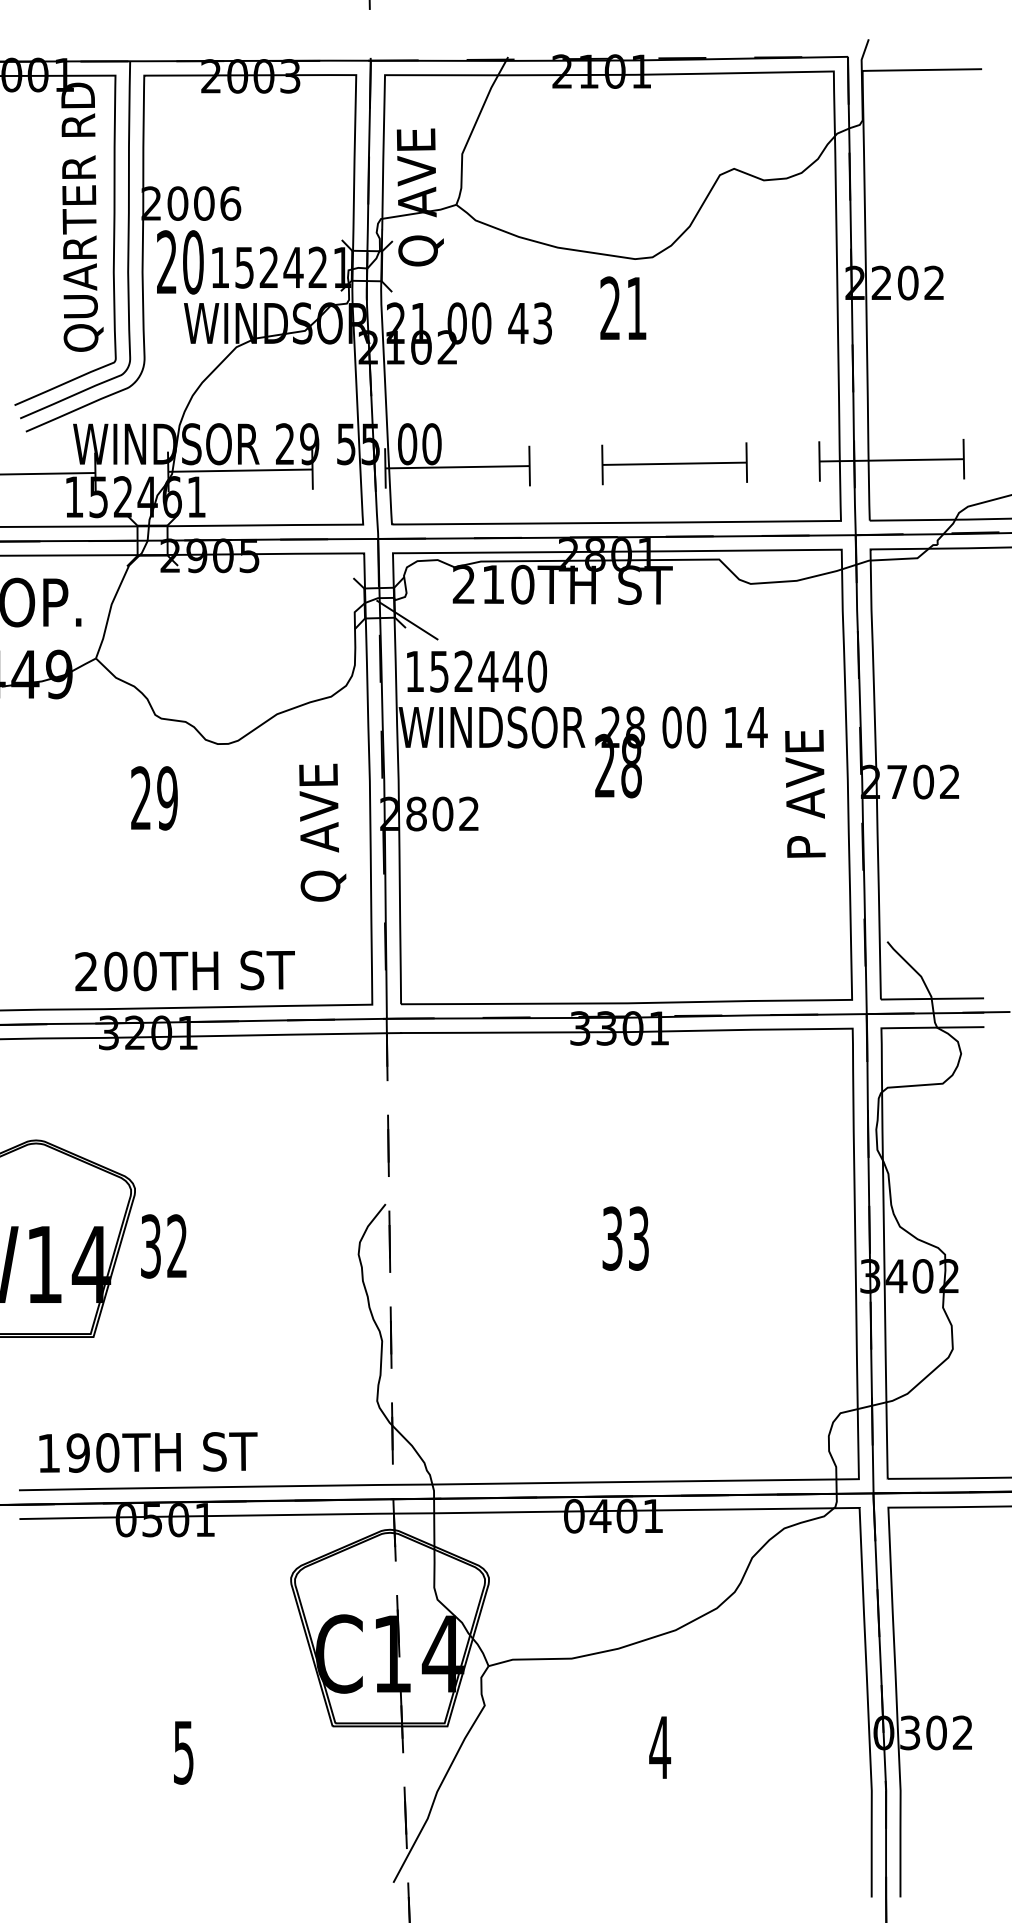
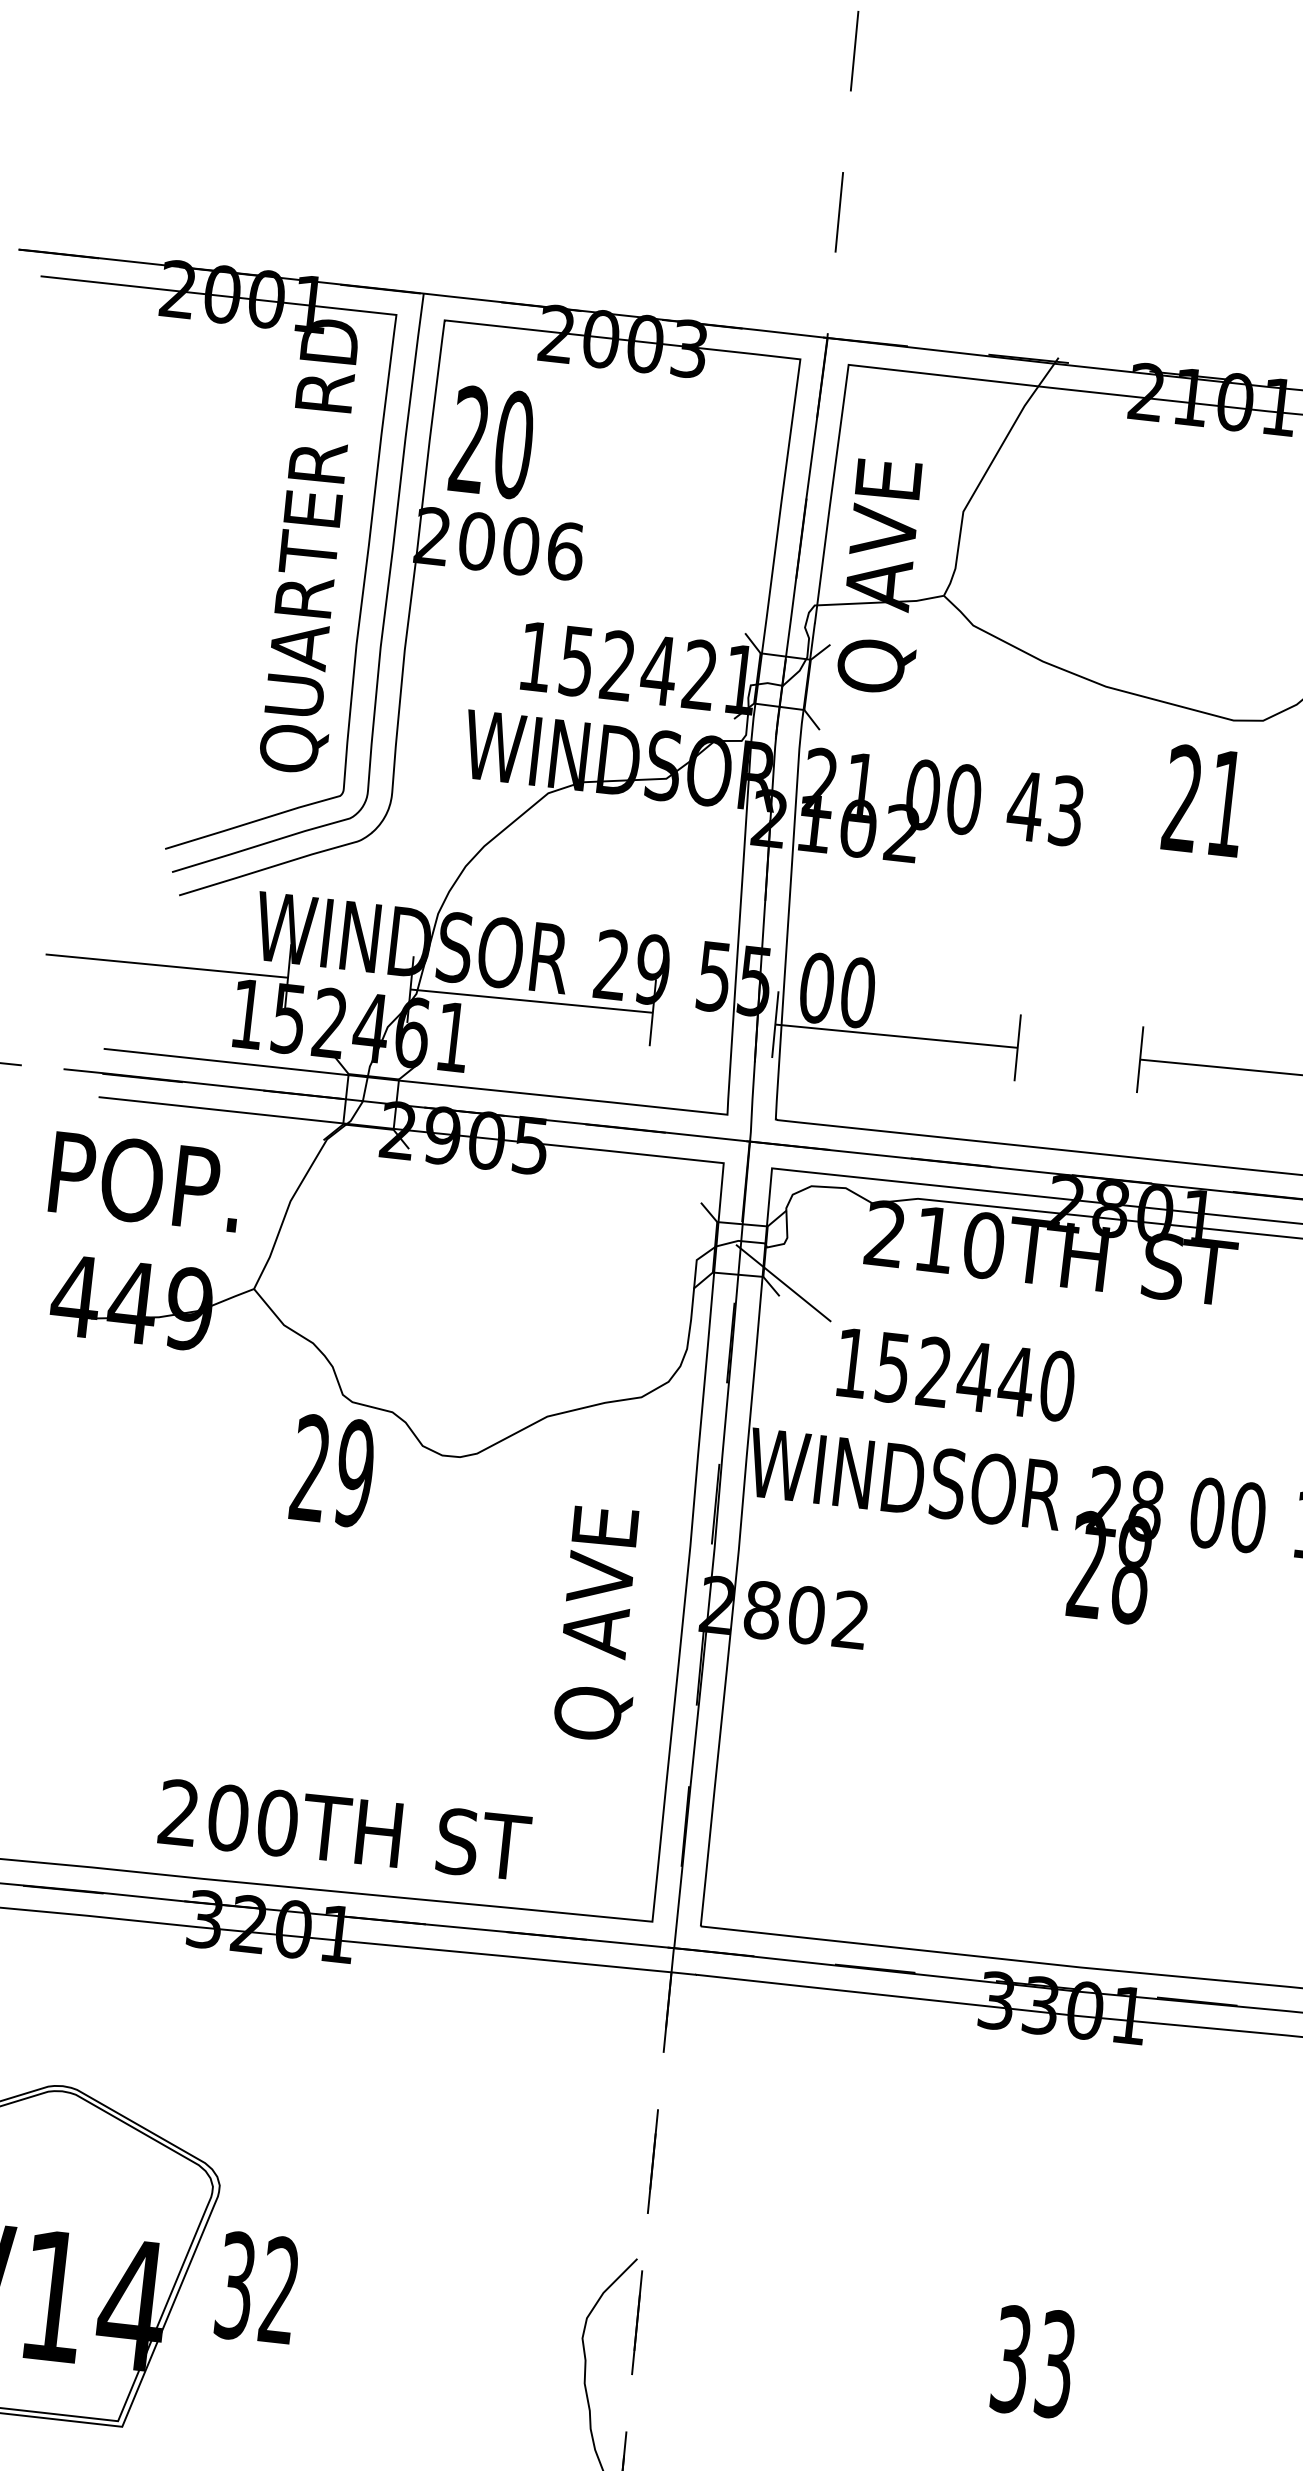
text: (180, 262) -> (492, 442), moved
text: (476, 671) -> (955, 1374), moved
text: (154, 798) -> (332, 1471), moved

